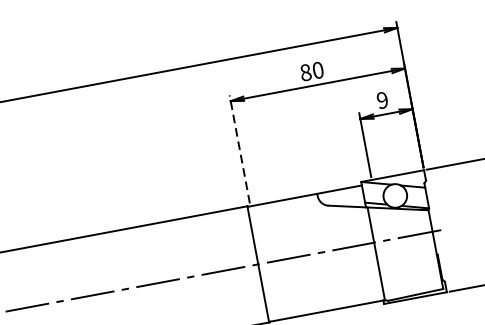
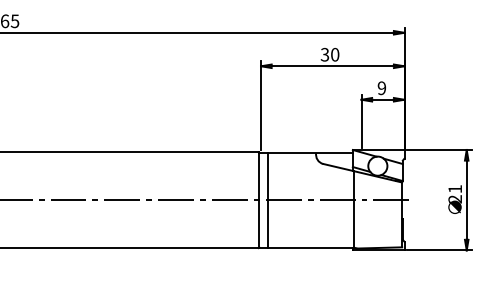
text: (305, 72) -> (324, 54), 80 -> 30
line: (240, 148) -> (261, 105), dashed -> solid
line: (270, 261) -> (268, 199), added

